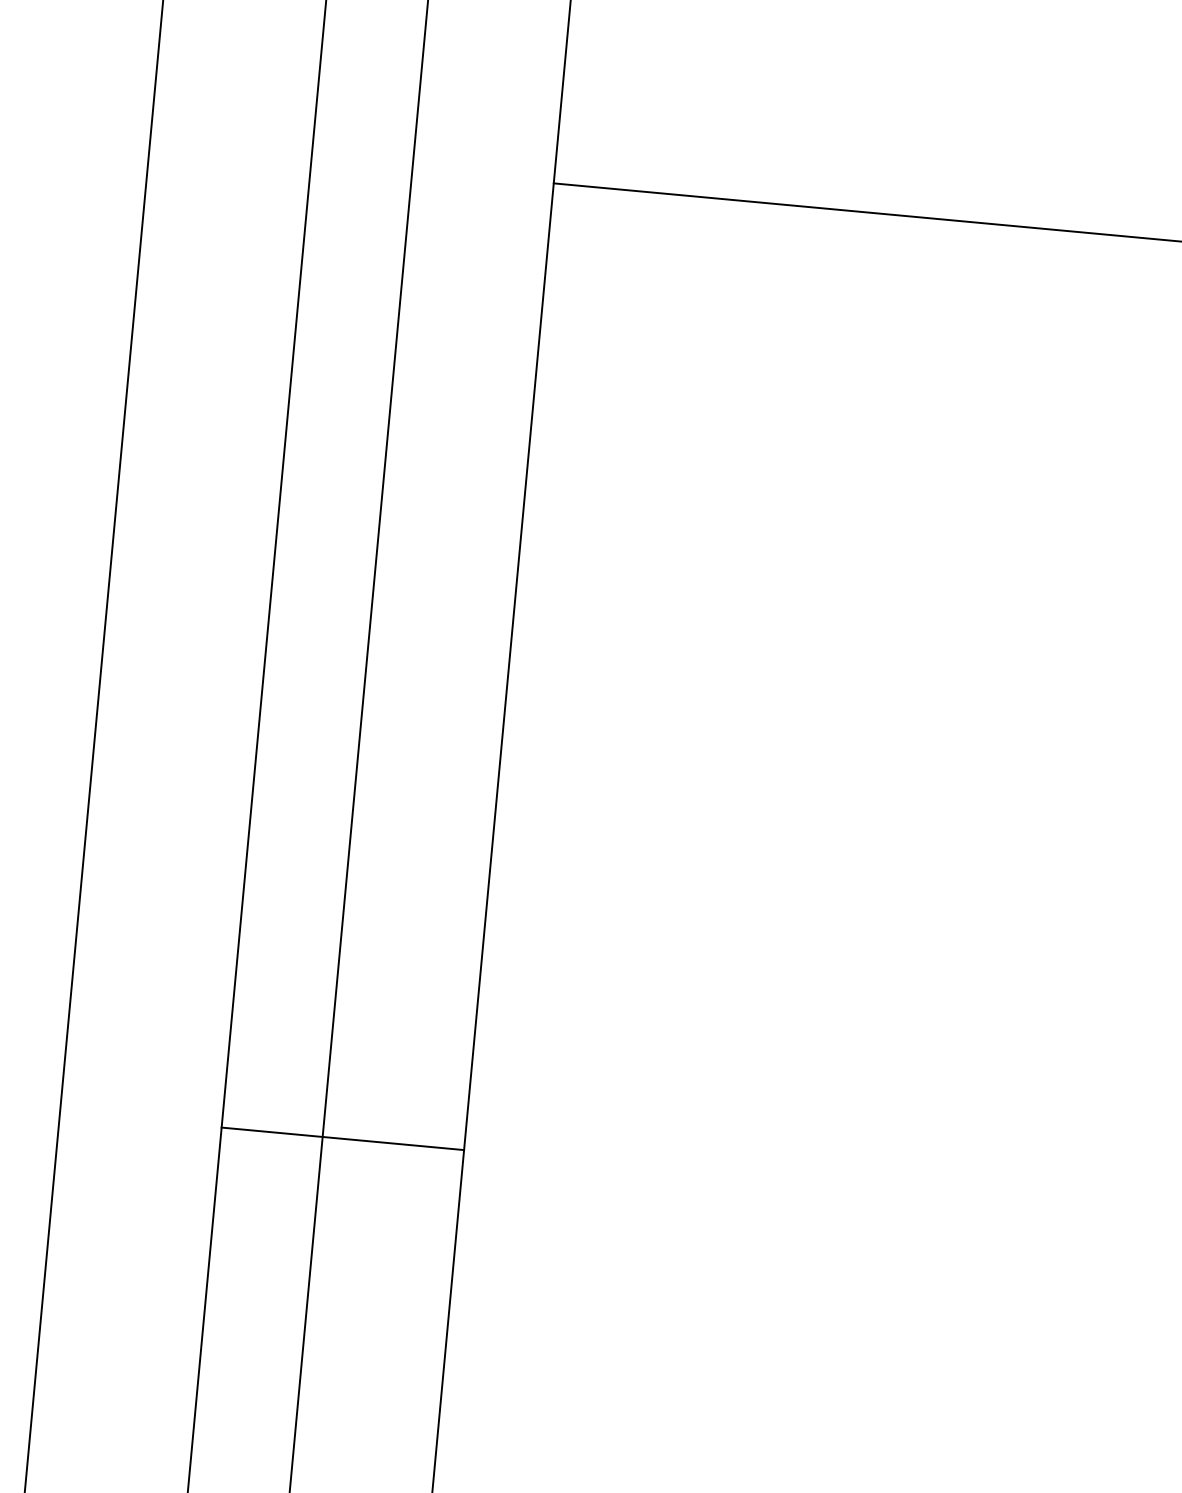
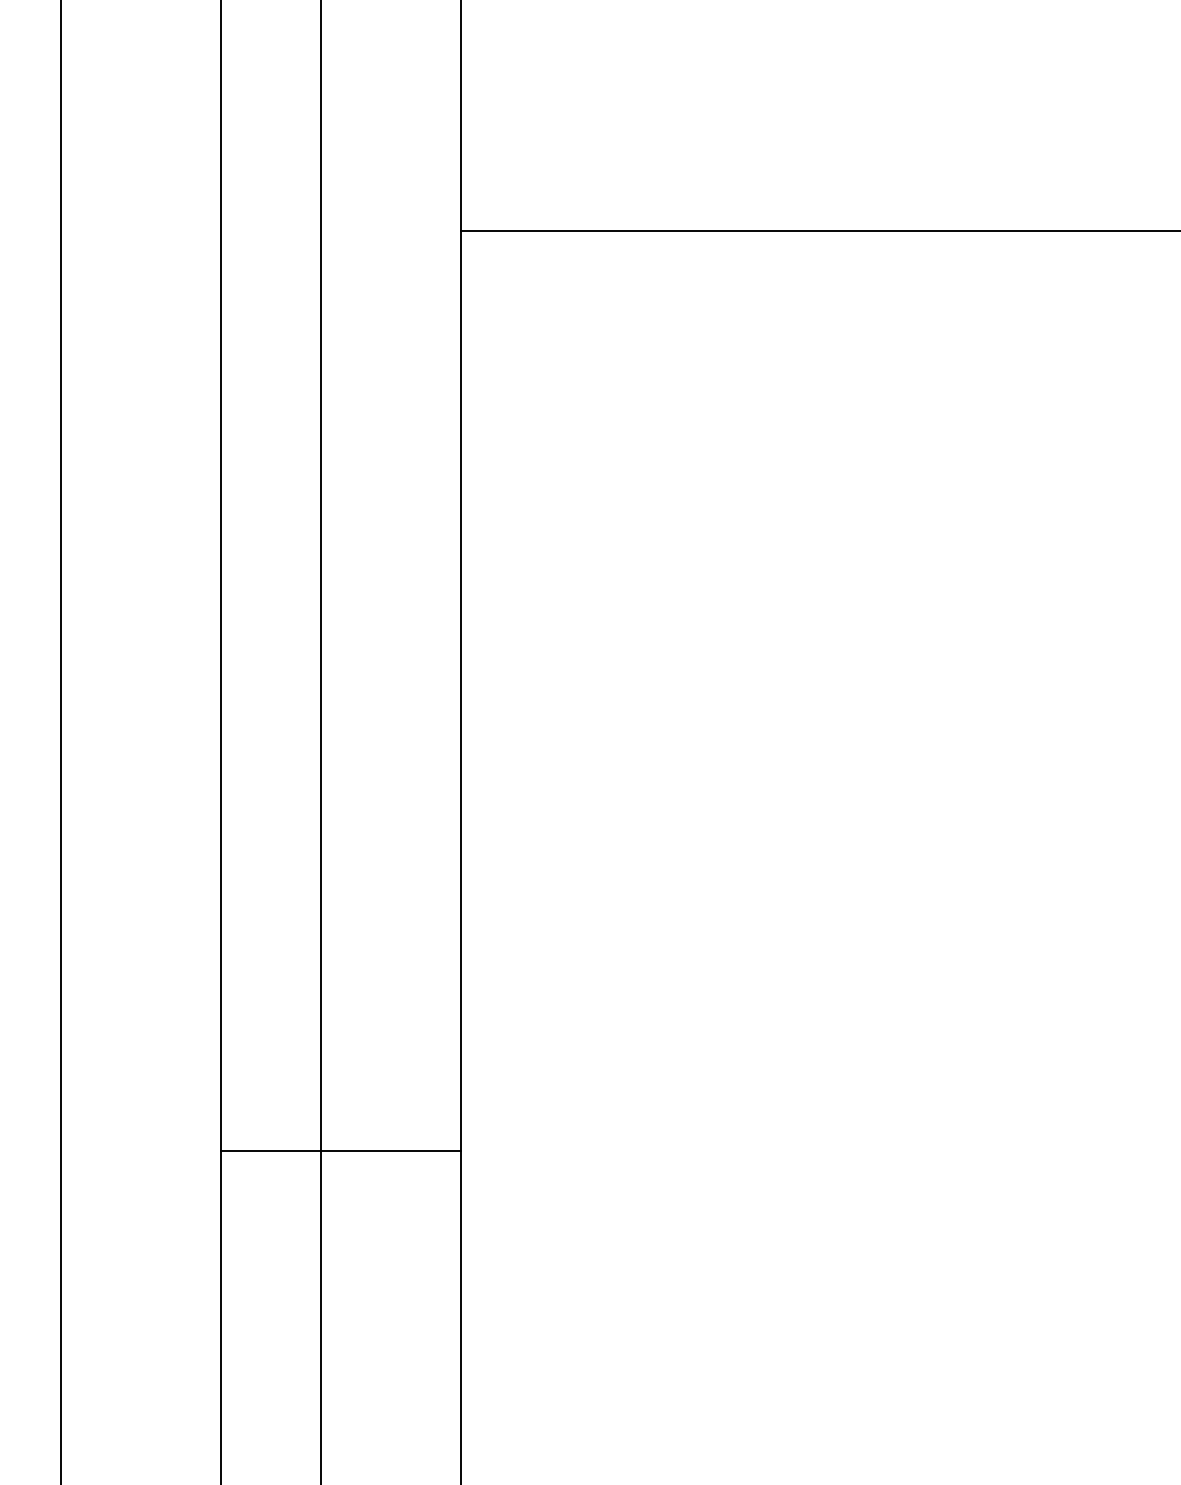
line: (342, 1138) -> (340, 1151), moved

